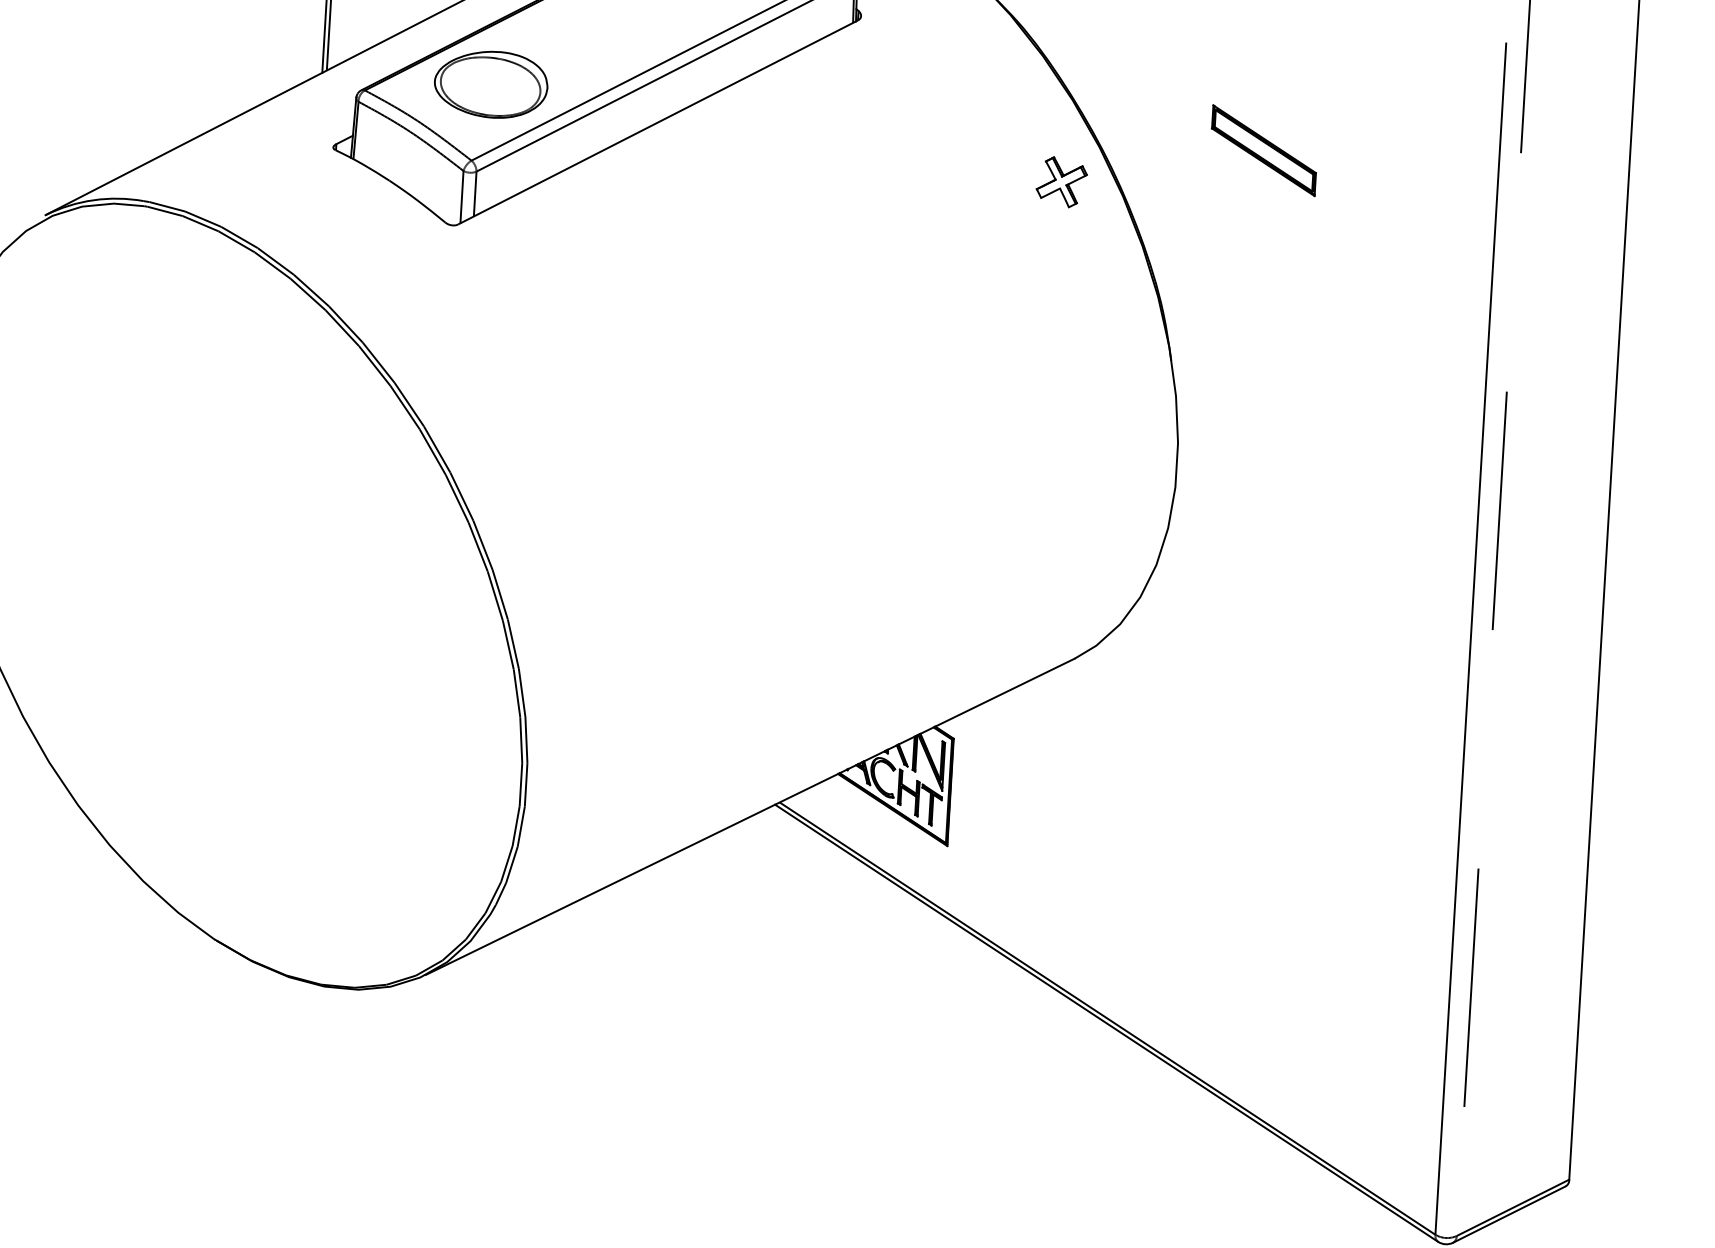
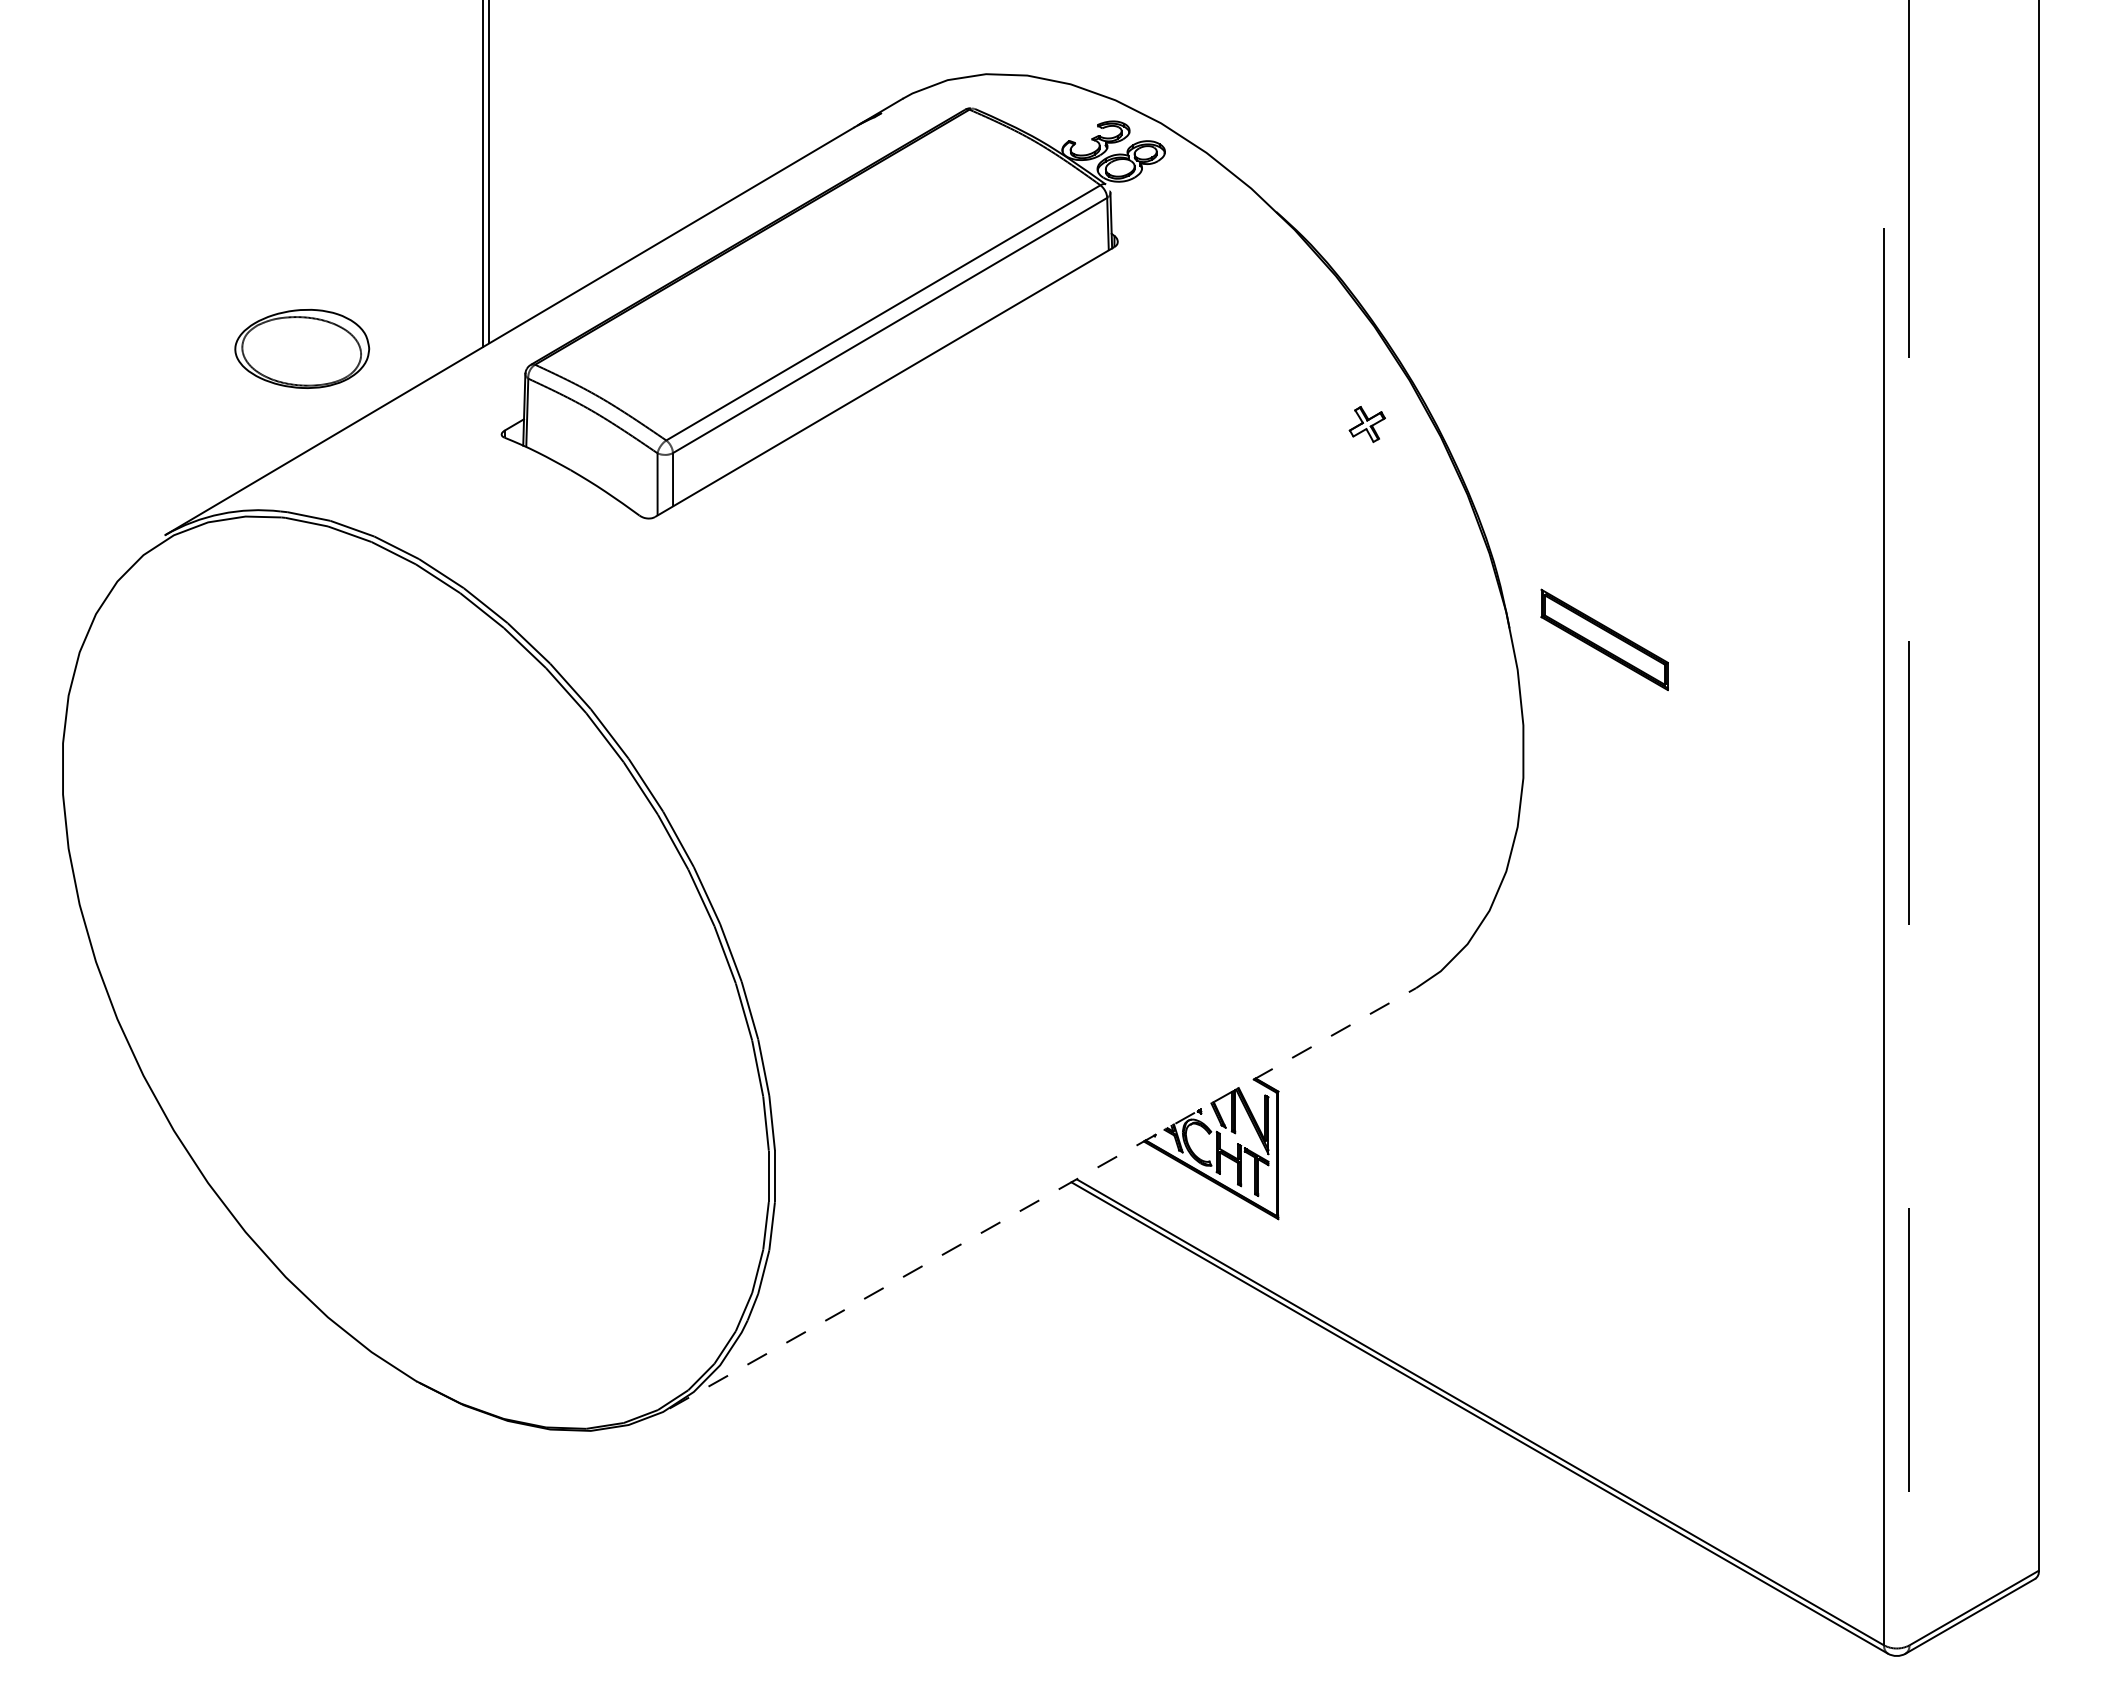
part: (491, 84) -> (302, 348), moved
part: (1263, 150) -> (1604, 639), moved
part: (1061, 182) -> (1367, 424), size x0.6
line: (750, 816) -> (1043, 1198), solid -> dashed

